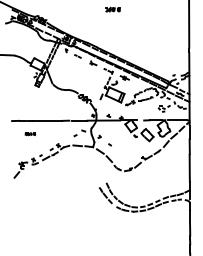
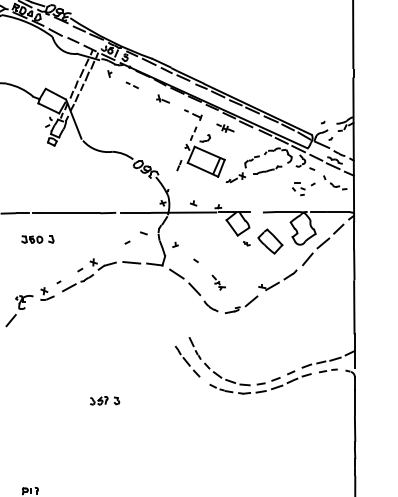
part: (30, 133) -> (38, 238), size x1.67
part: (121, 155) -> (218, 281), added
part: (64, 215) -> (105, 401), added

